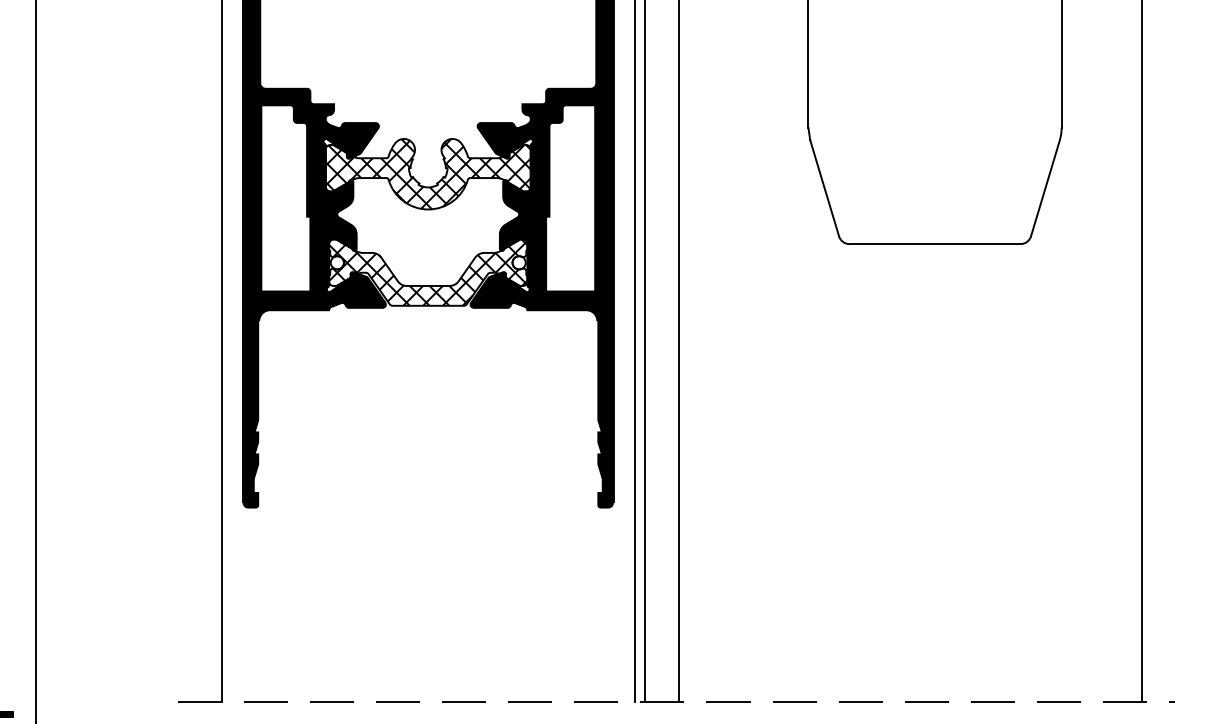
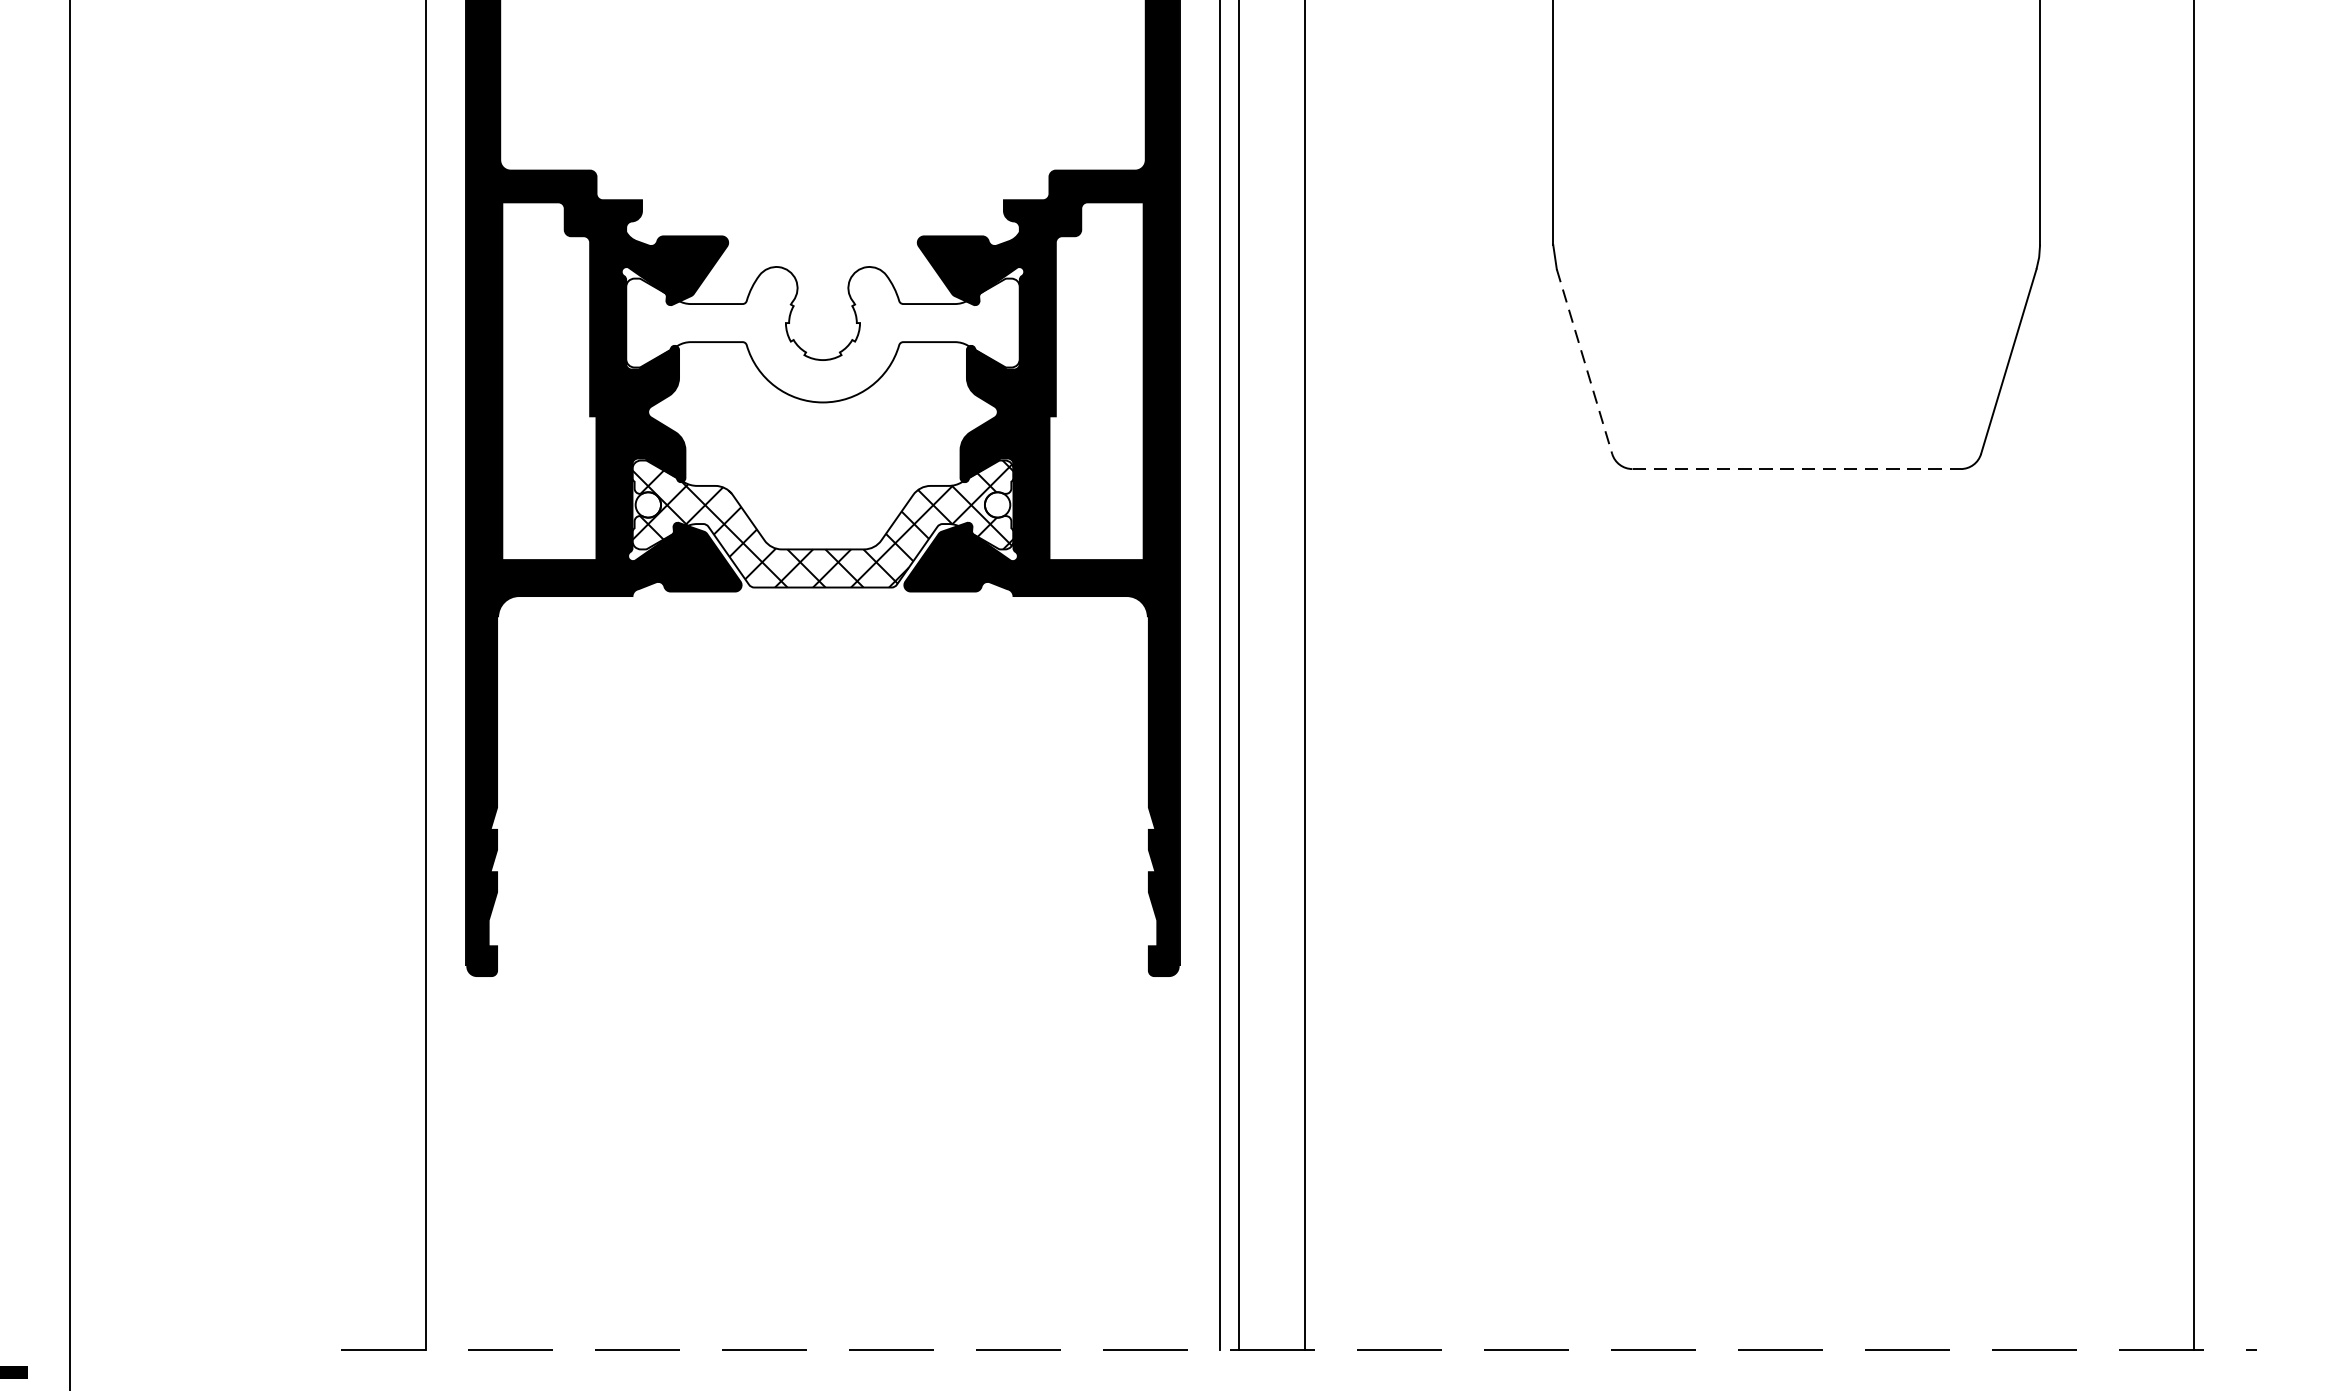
hatch: (427, 174) -> (821, 335), removed
line: (824, 188) -> (1584, 362), solid -> dashed
line: (935, 244) -> (1797, 469), solid -> dashed

